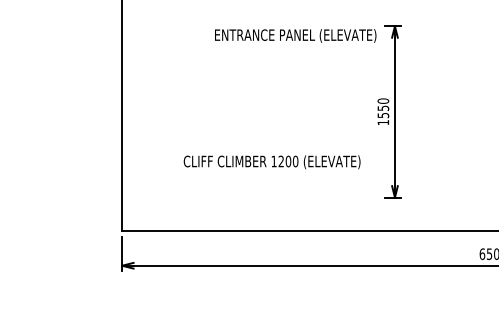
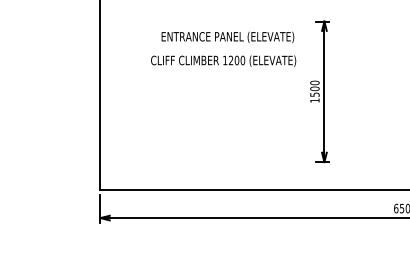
text: (295, 34) -> (227, 36), moved
text: (382, 107) -> (314, 88), 1550 -> 1500
text: (272, 161) -> (223, 60), moved

